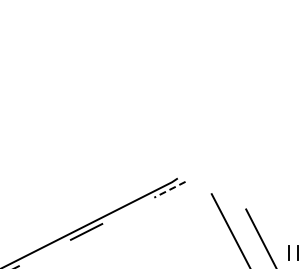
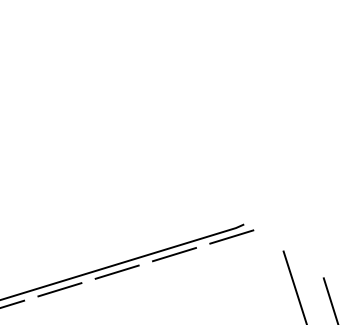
line: (169, 189) -> (231, 236), dashed -> solid
line: (127, 210) -> (173, 254), added
line: (44, 252) -> (59, 288), added

